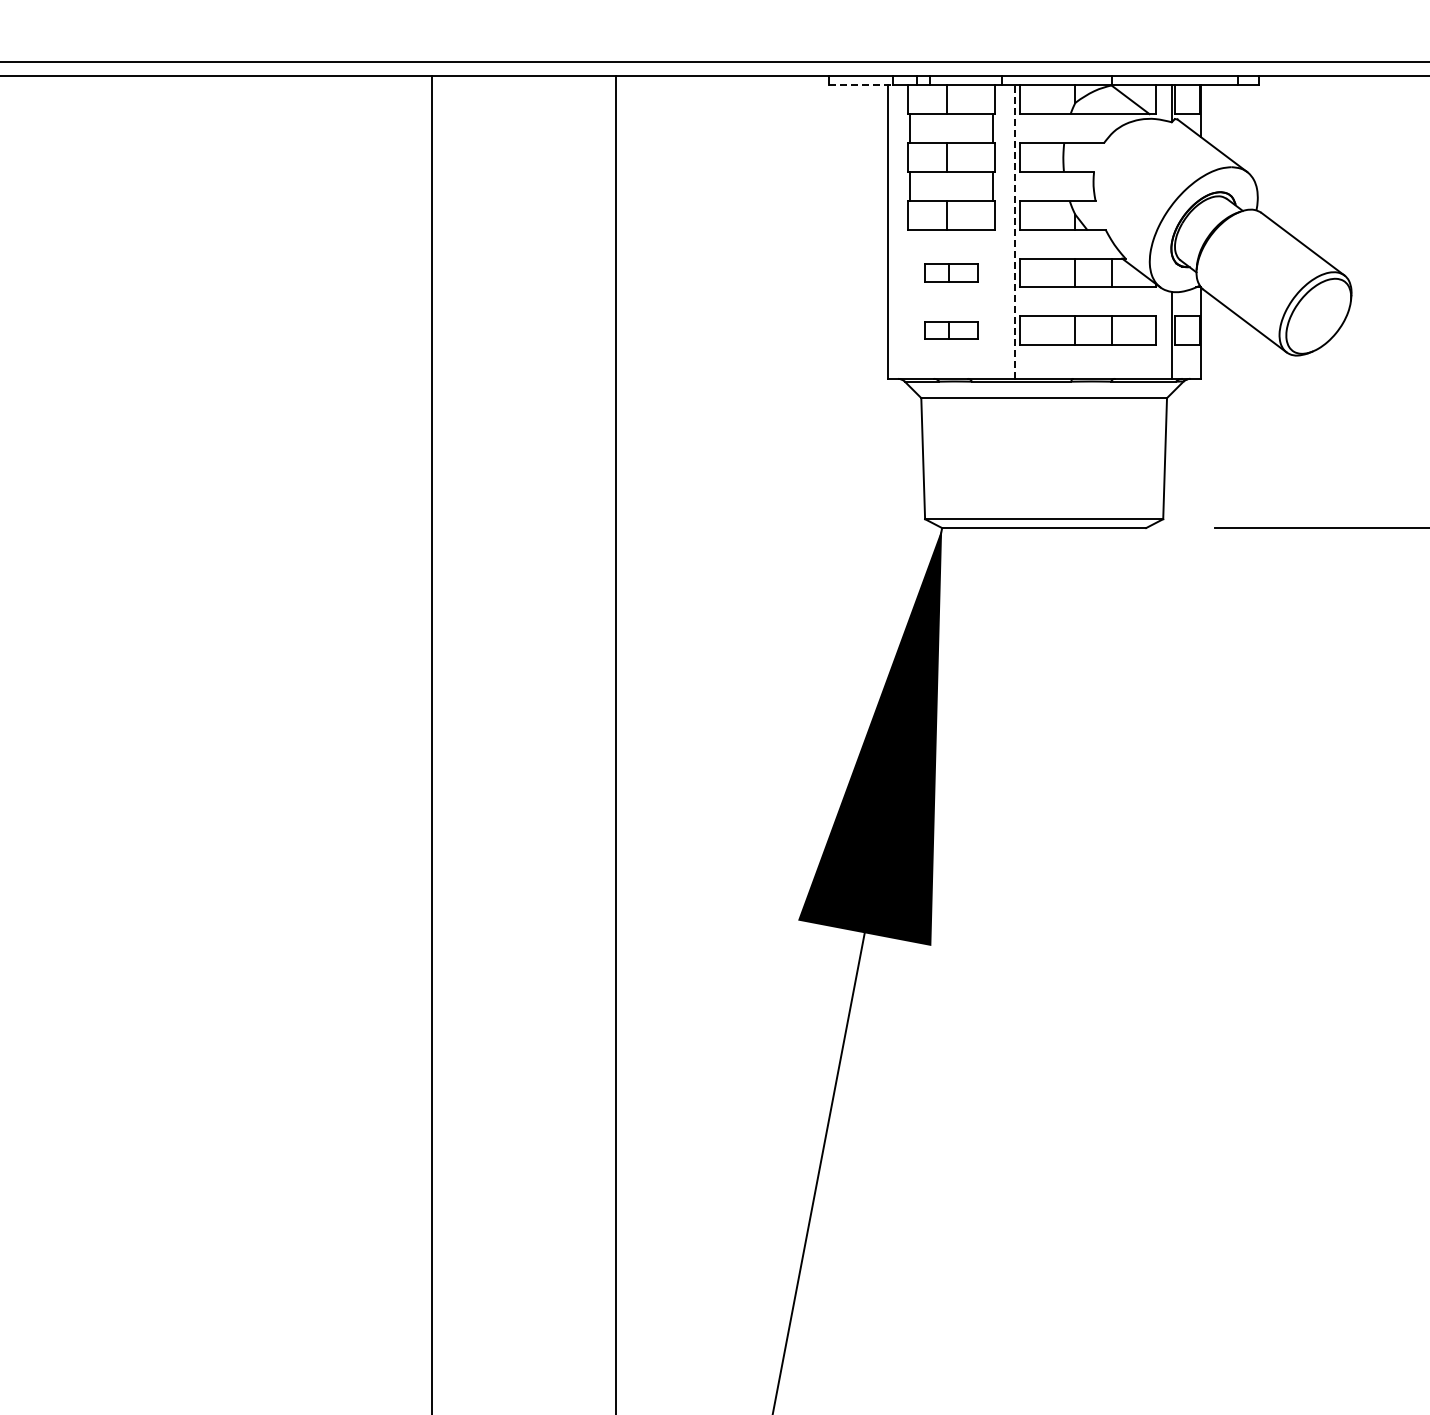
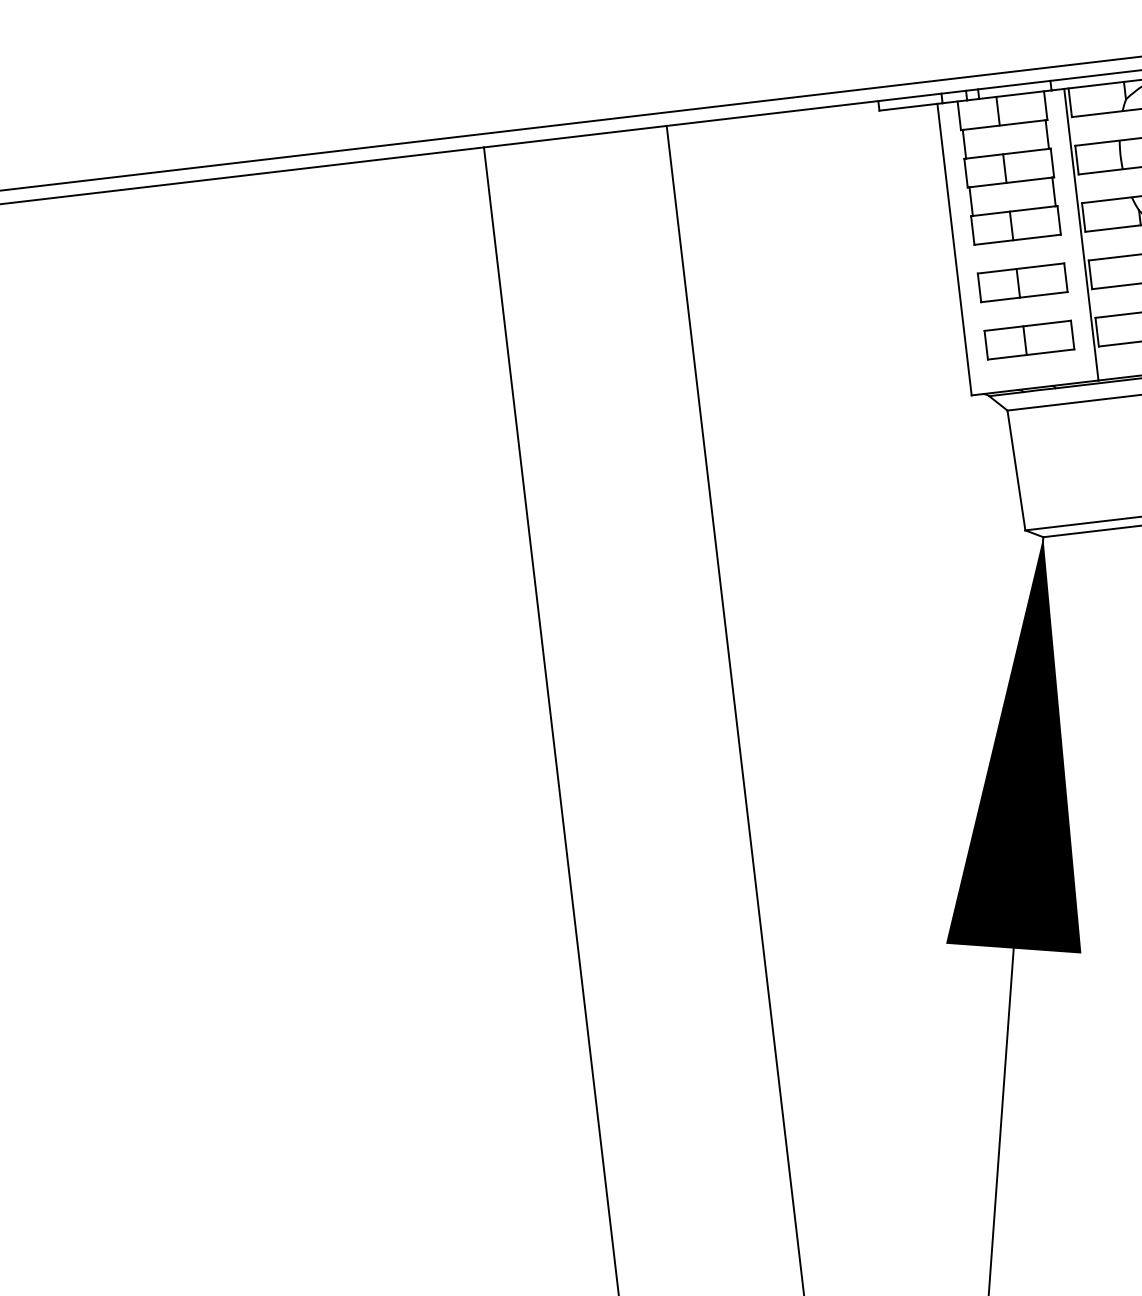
line: (860, 85) -> (910, 107), dashed -> solid
line: (1015, 232) -> (1081, 235), dashed -> solid
part: (951, 272) -> (1022, 282), size x1.67
part: (951, 330) -> (1029, 339), size x1.67

